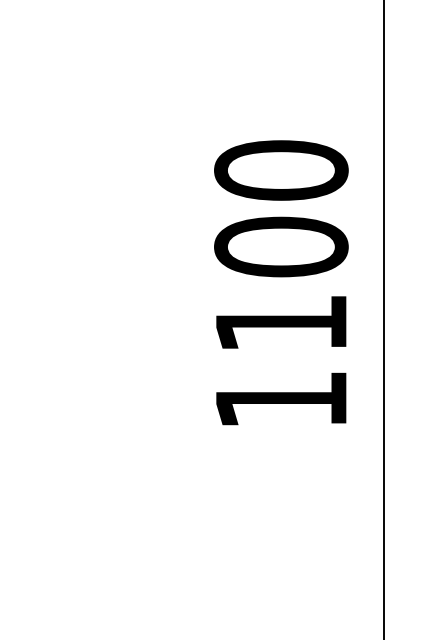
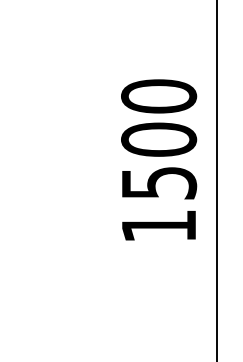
text: (282, 324) -> (159, 183), 1100 -> 1500

